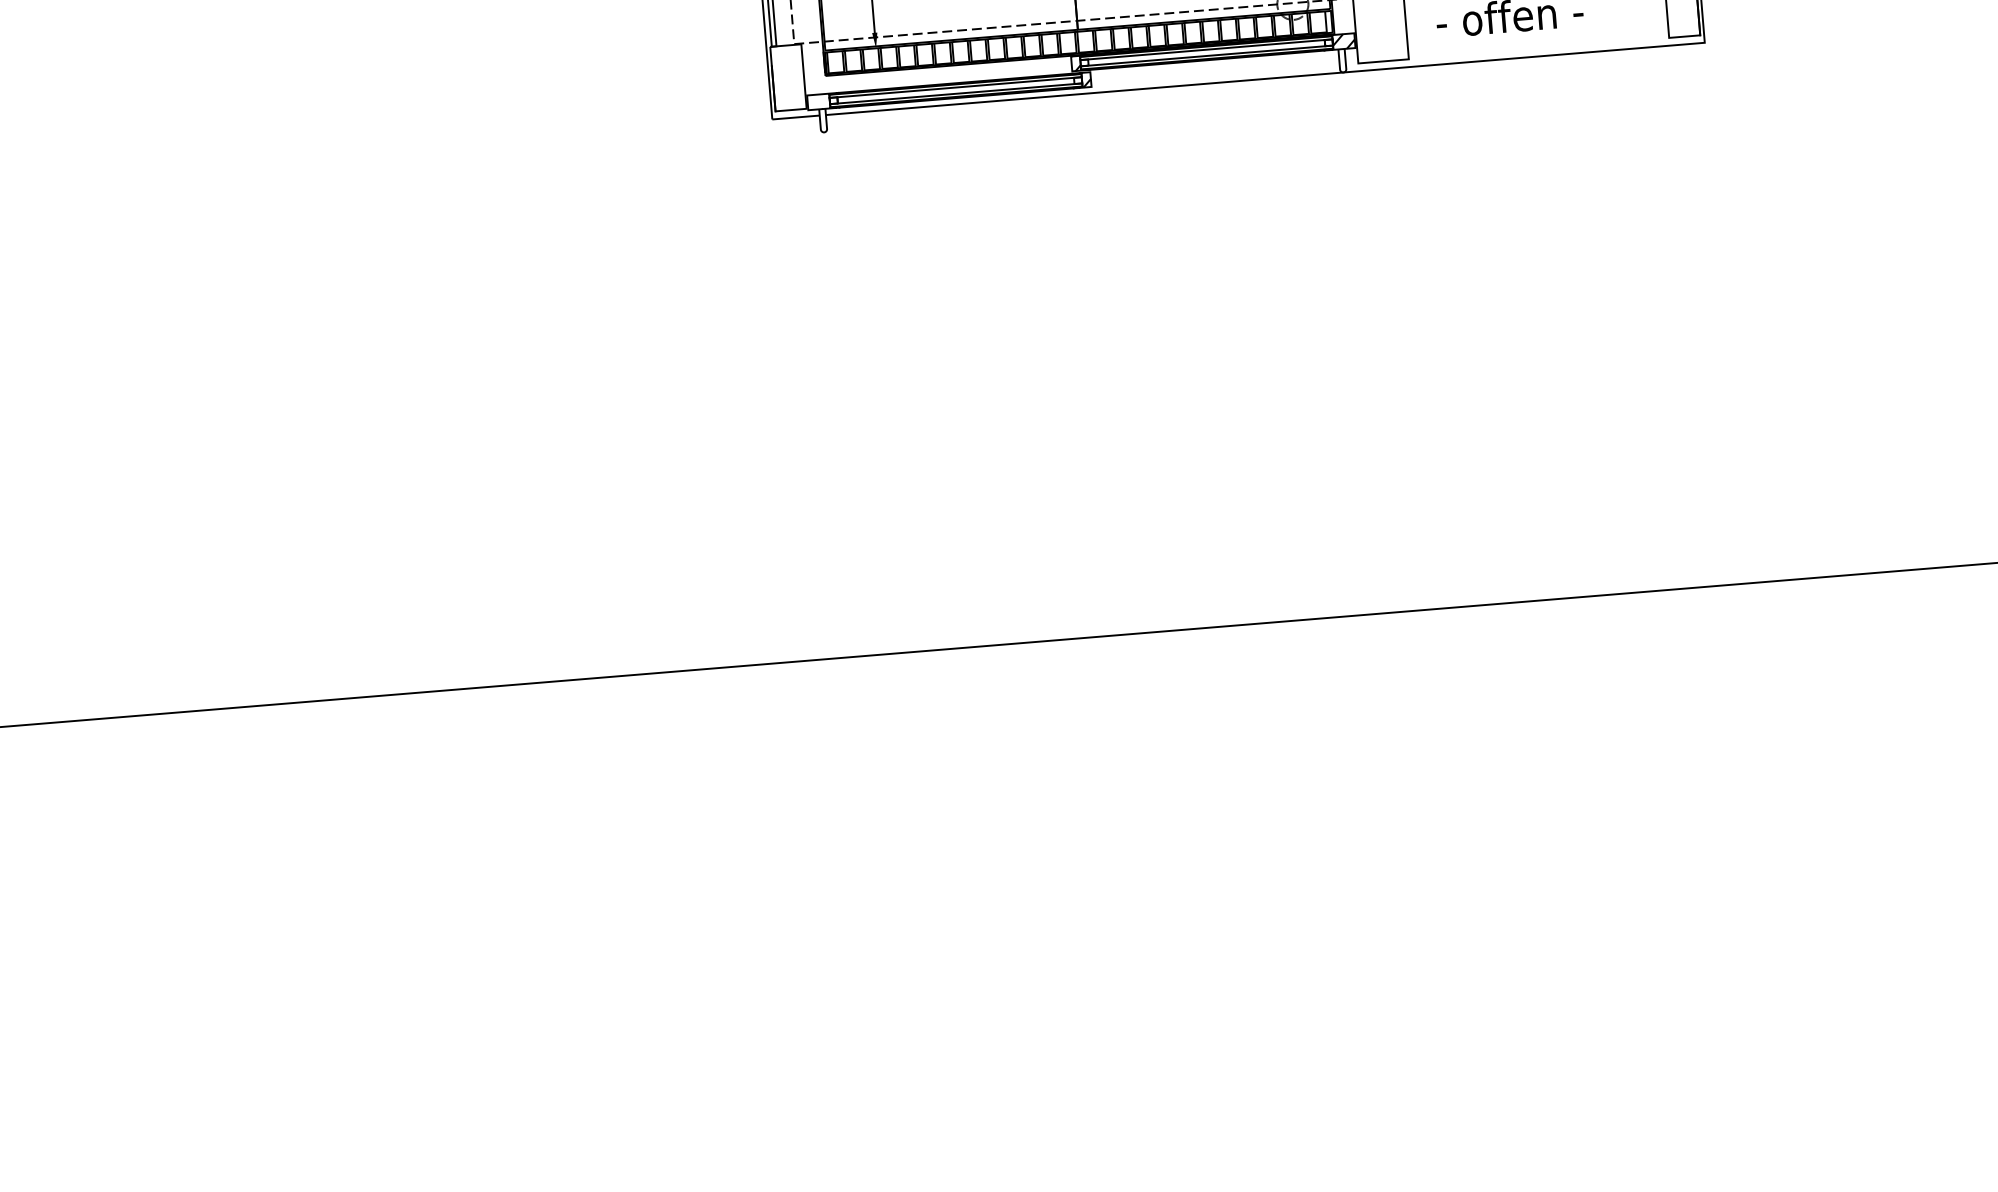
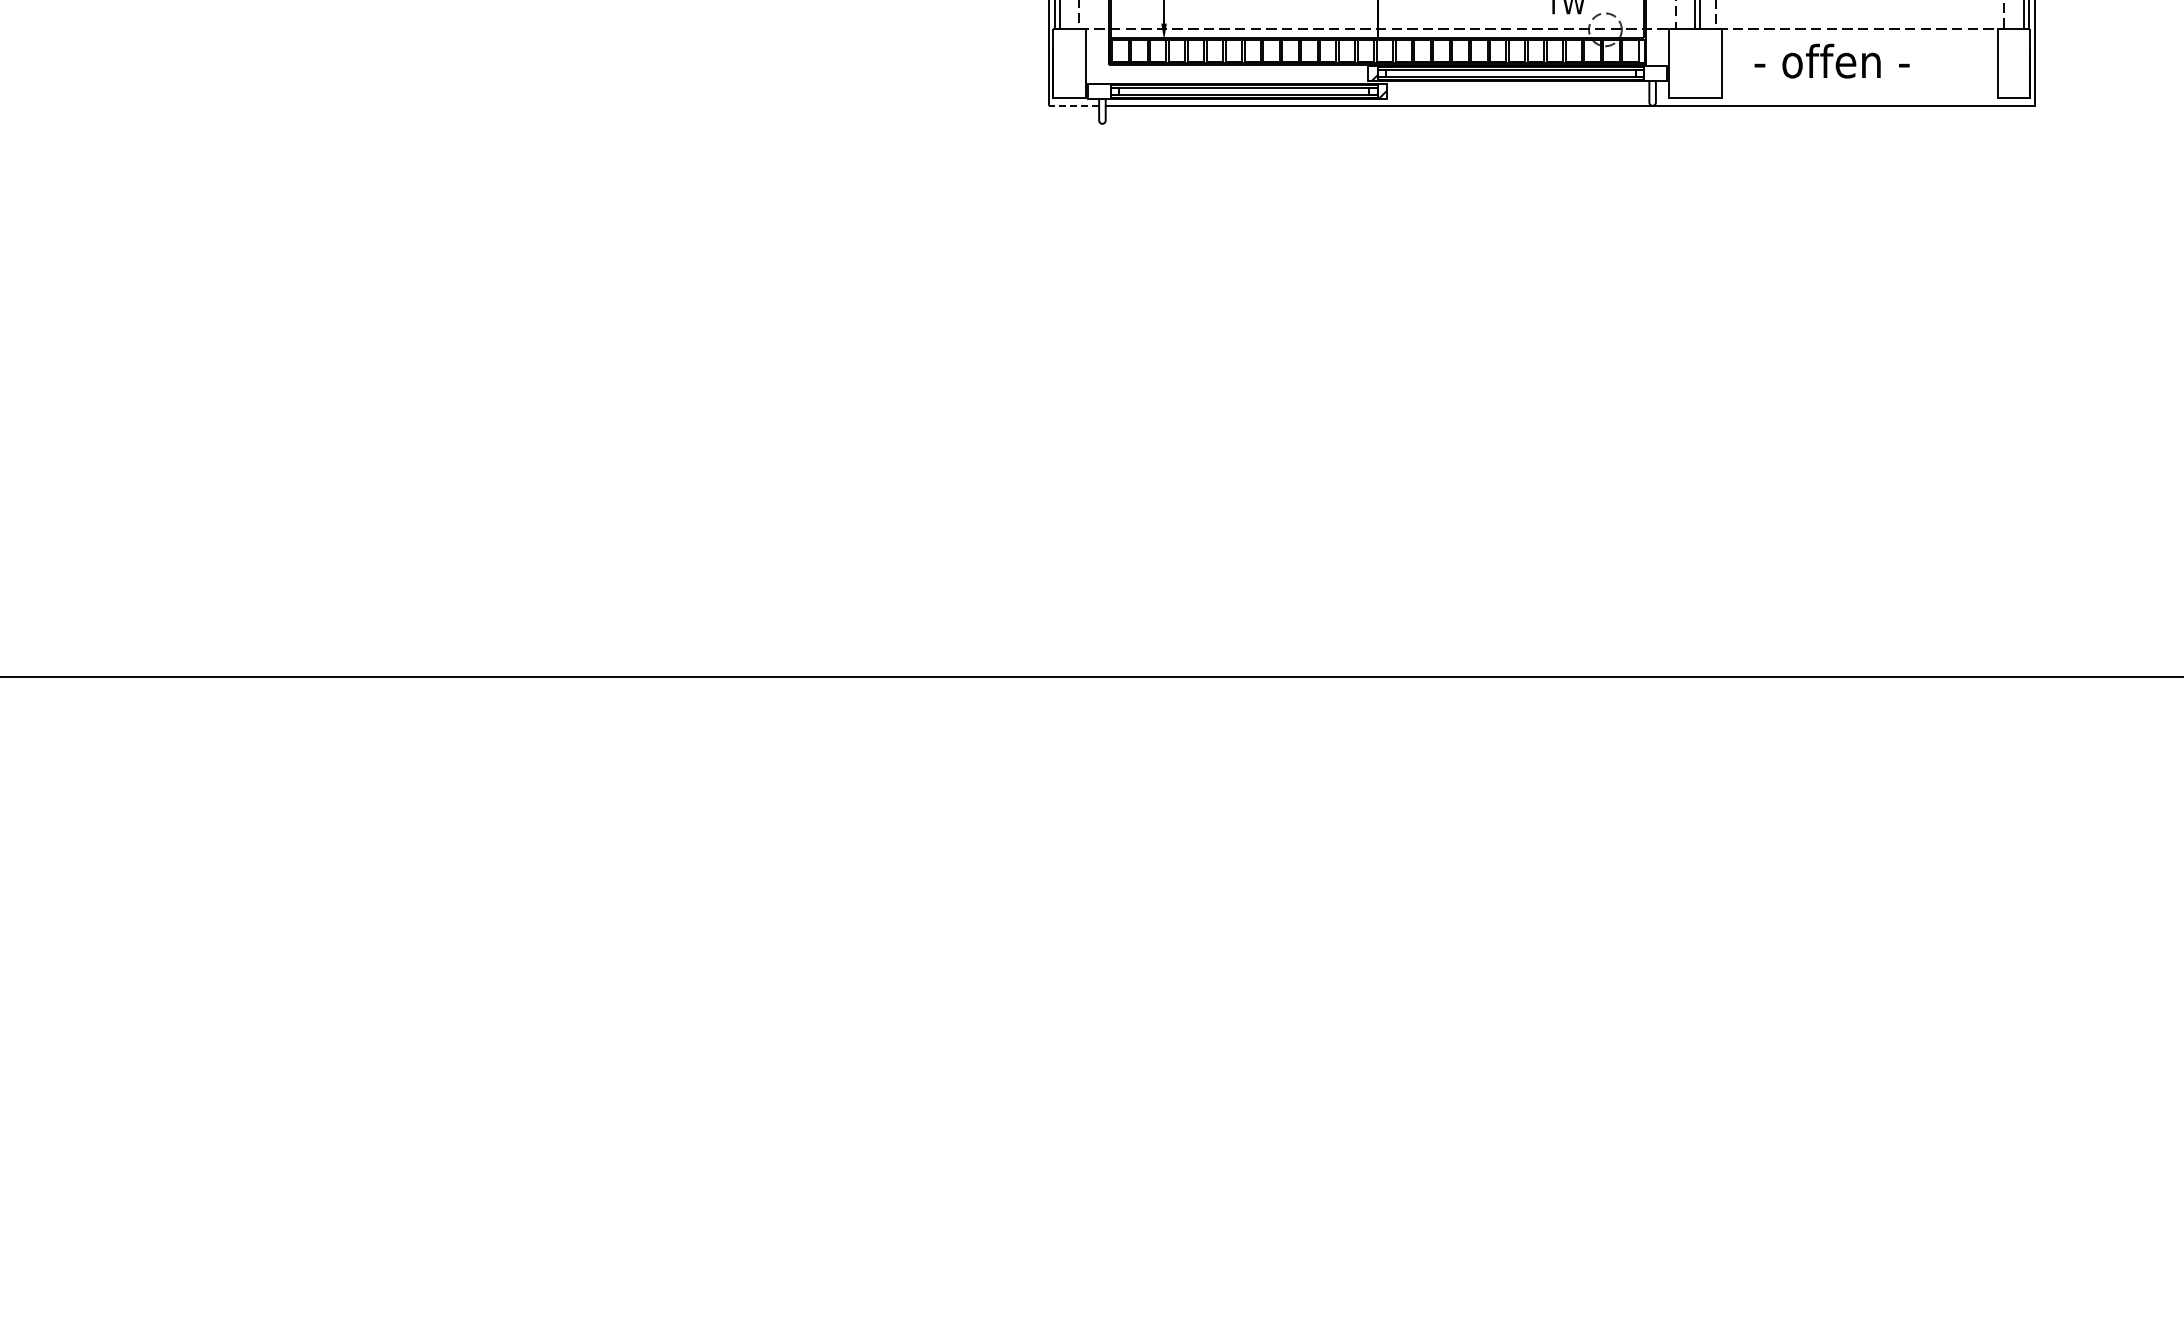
hatch: (1343, 41) -> (1655, 73), removed
line: (795, 117) -> (1073, 105), solid -> dashed

